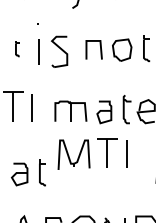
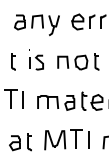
part: (52, 45) -> (36, 59), size x0.71
part: (17, 48) -> (13, 61), size x1.67
part: (91, 153) -> (66, 139), moved

